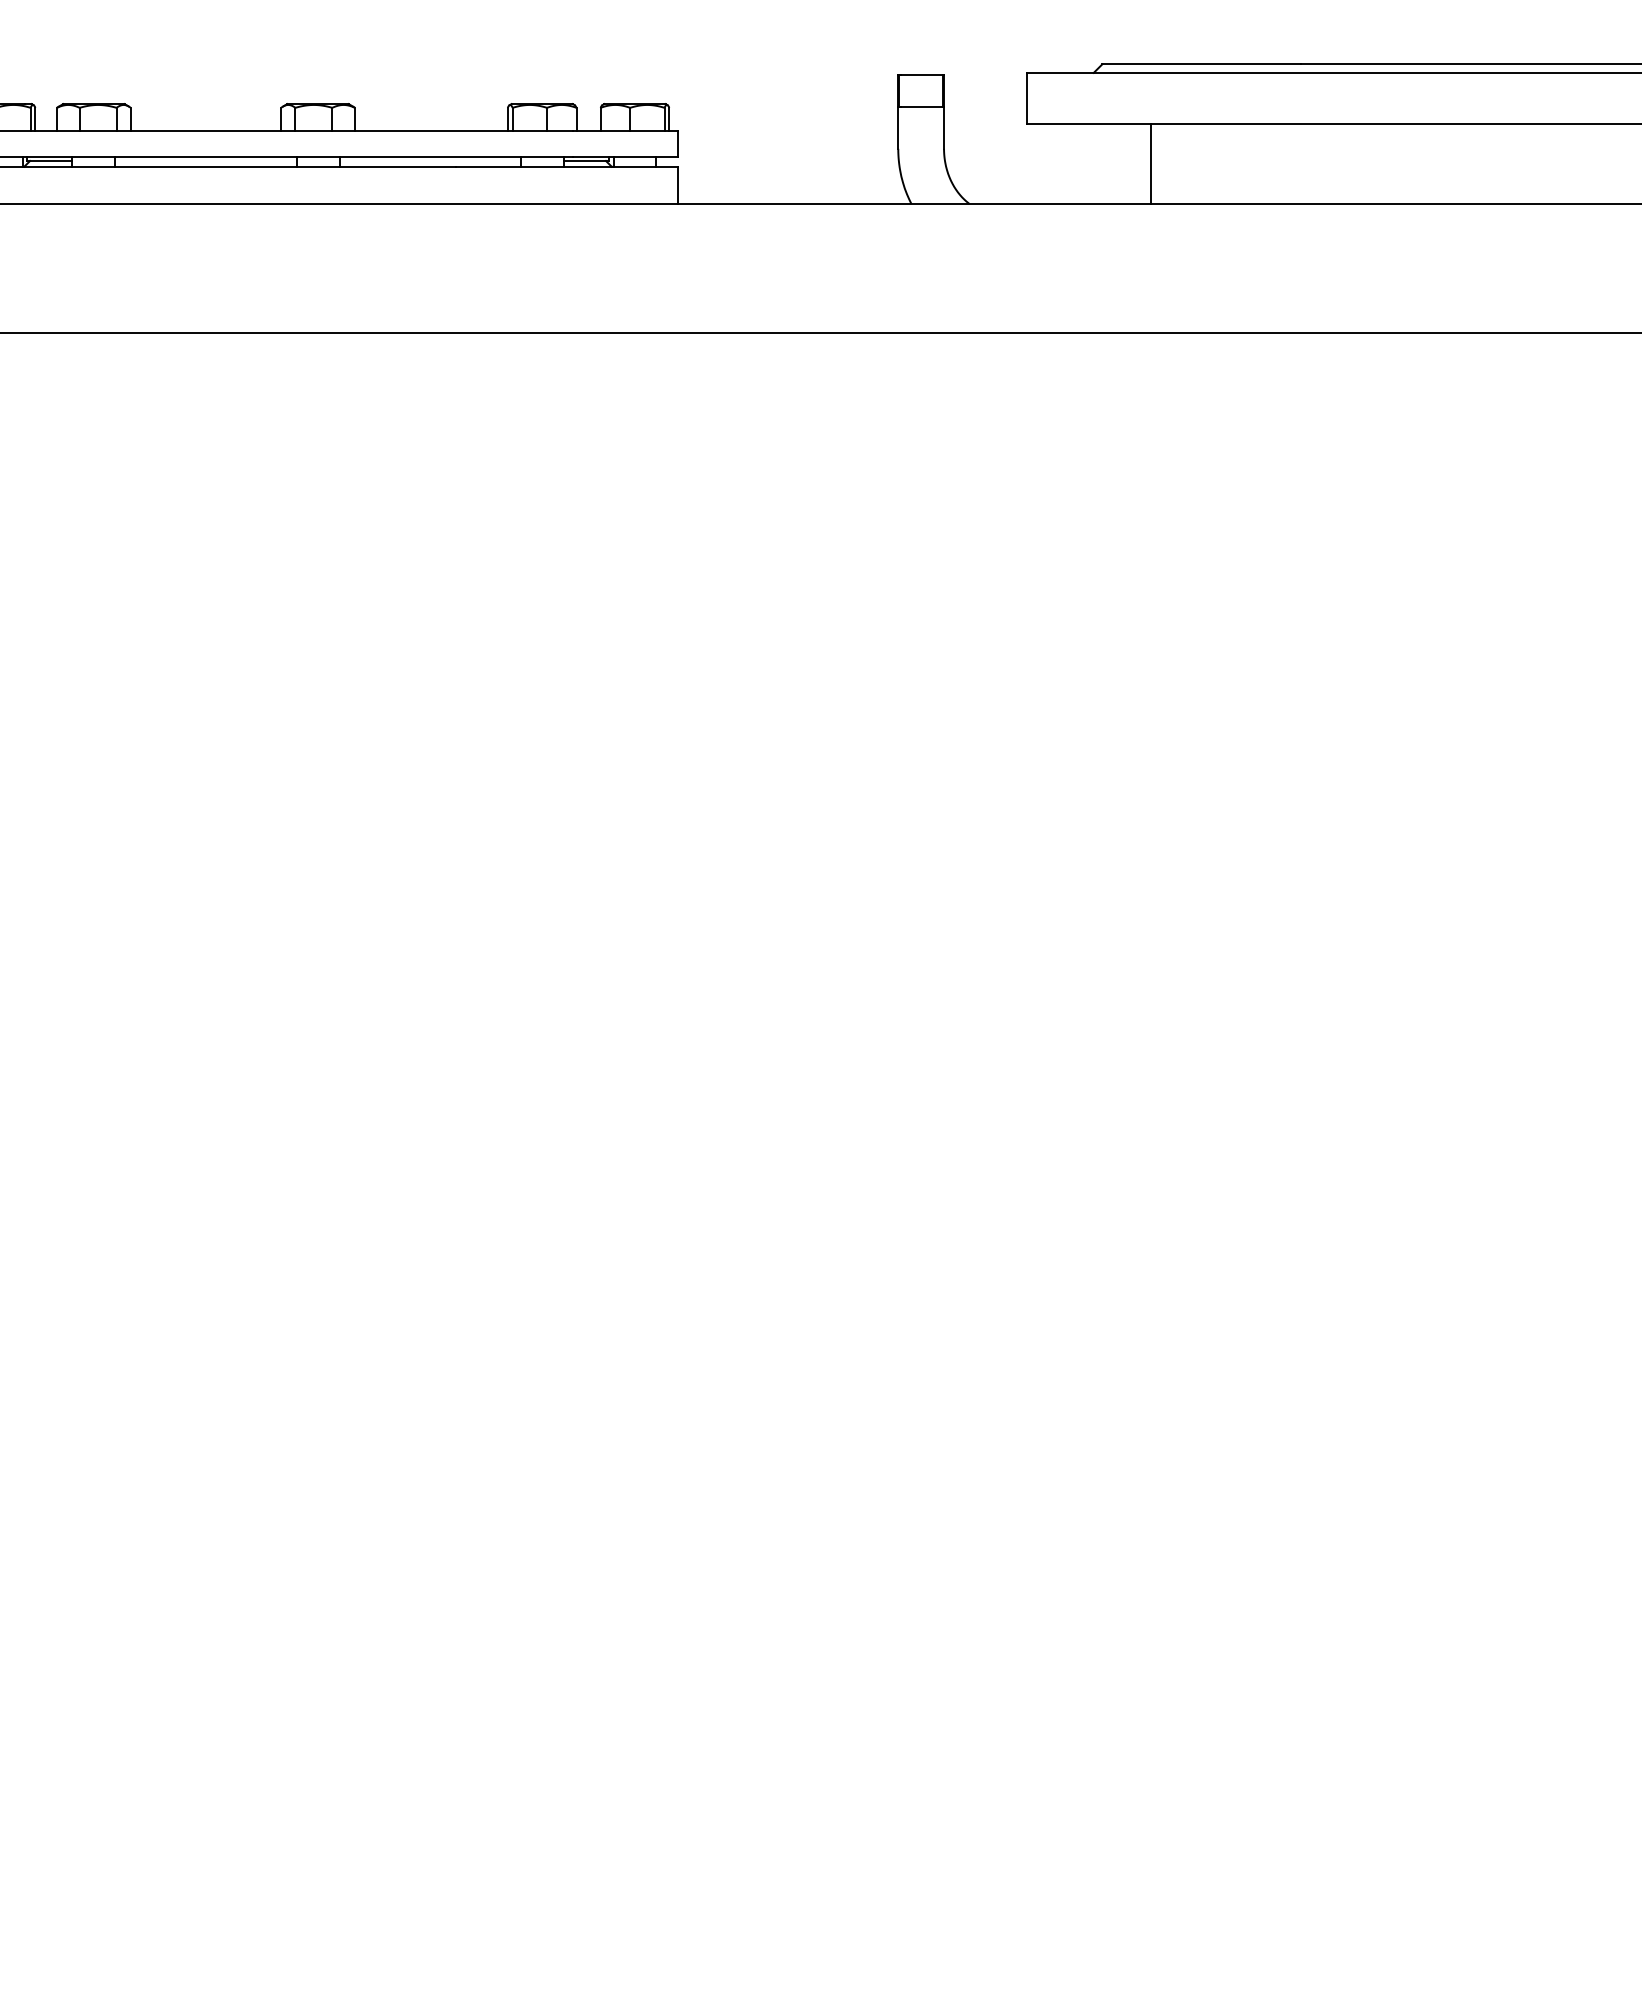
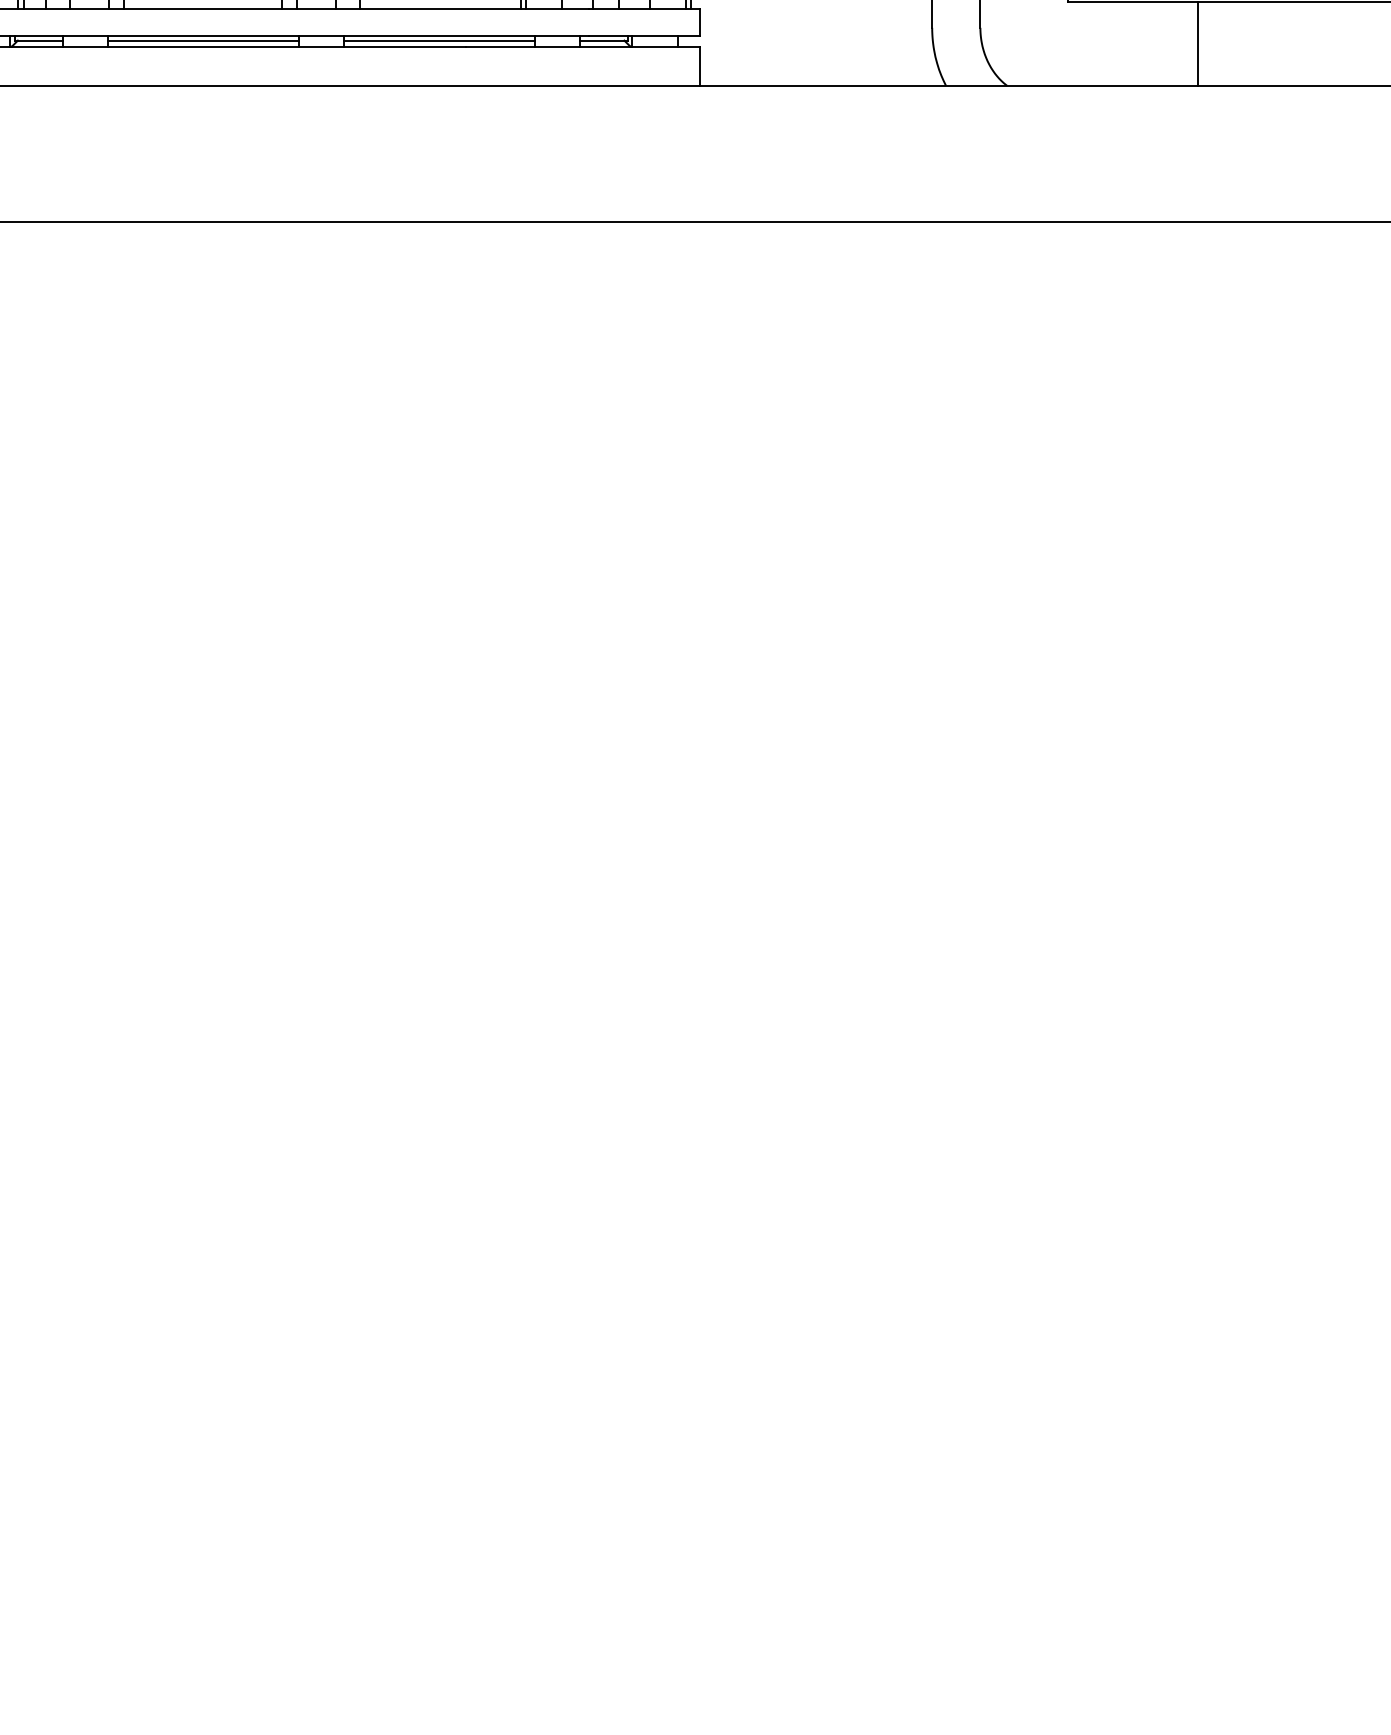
line: (205, 161) -> (202, 41), added
line: (429, 161) -> (438, 41), added

